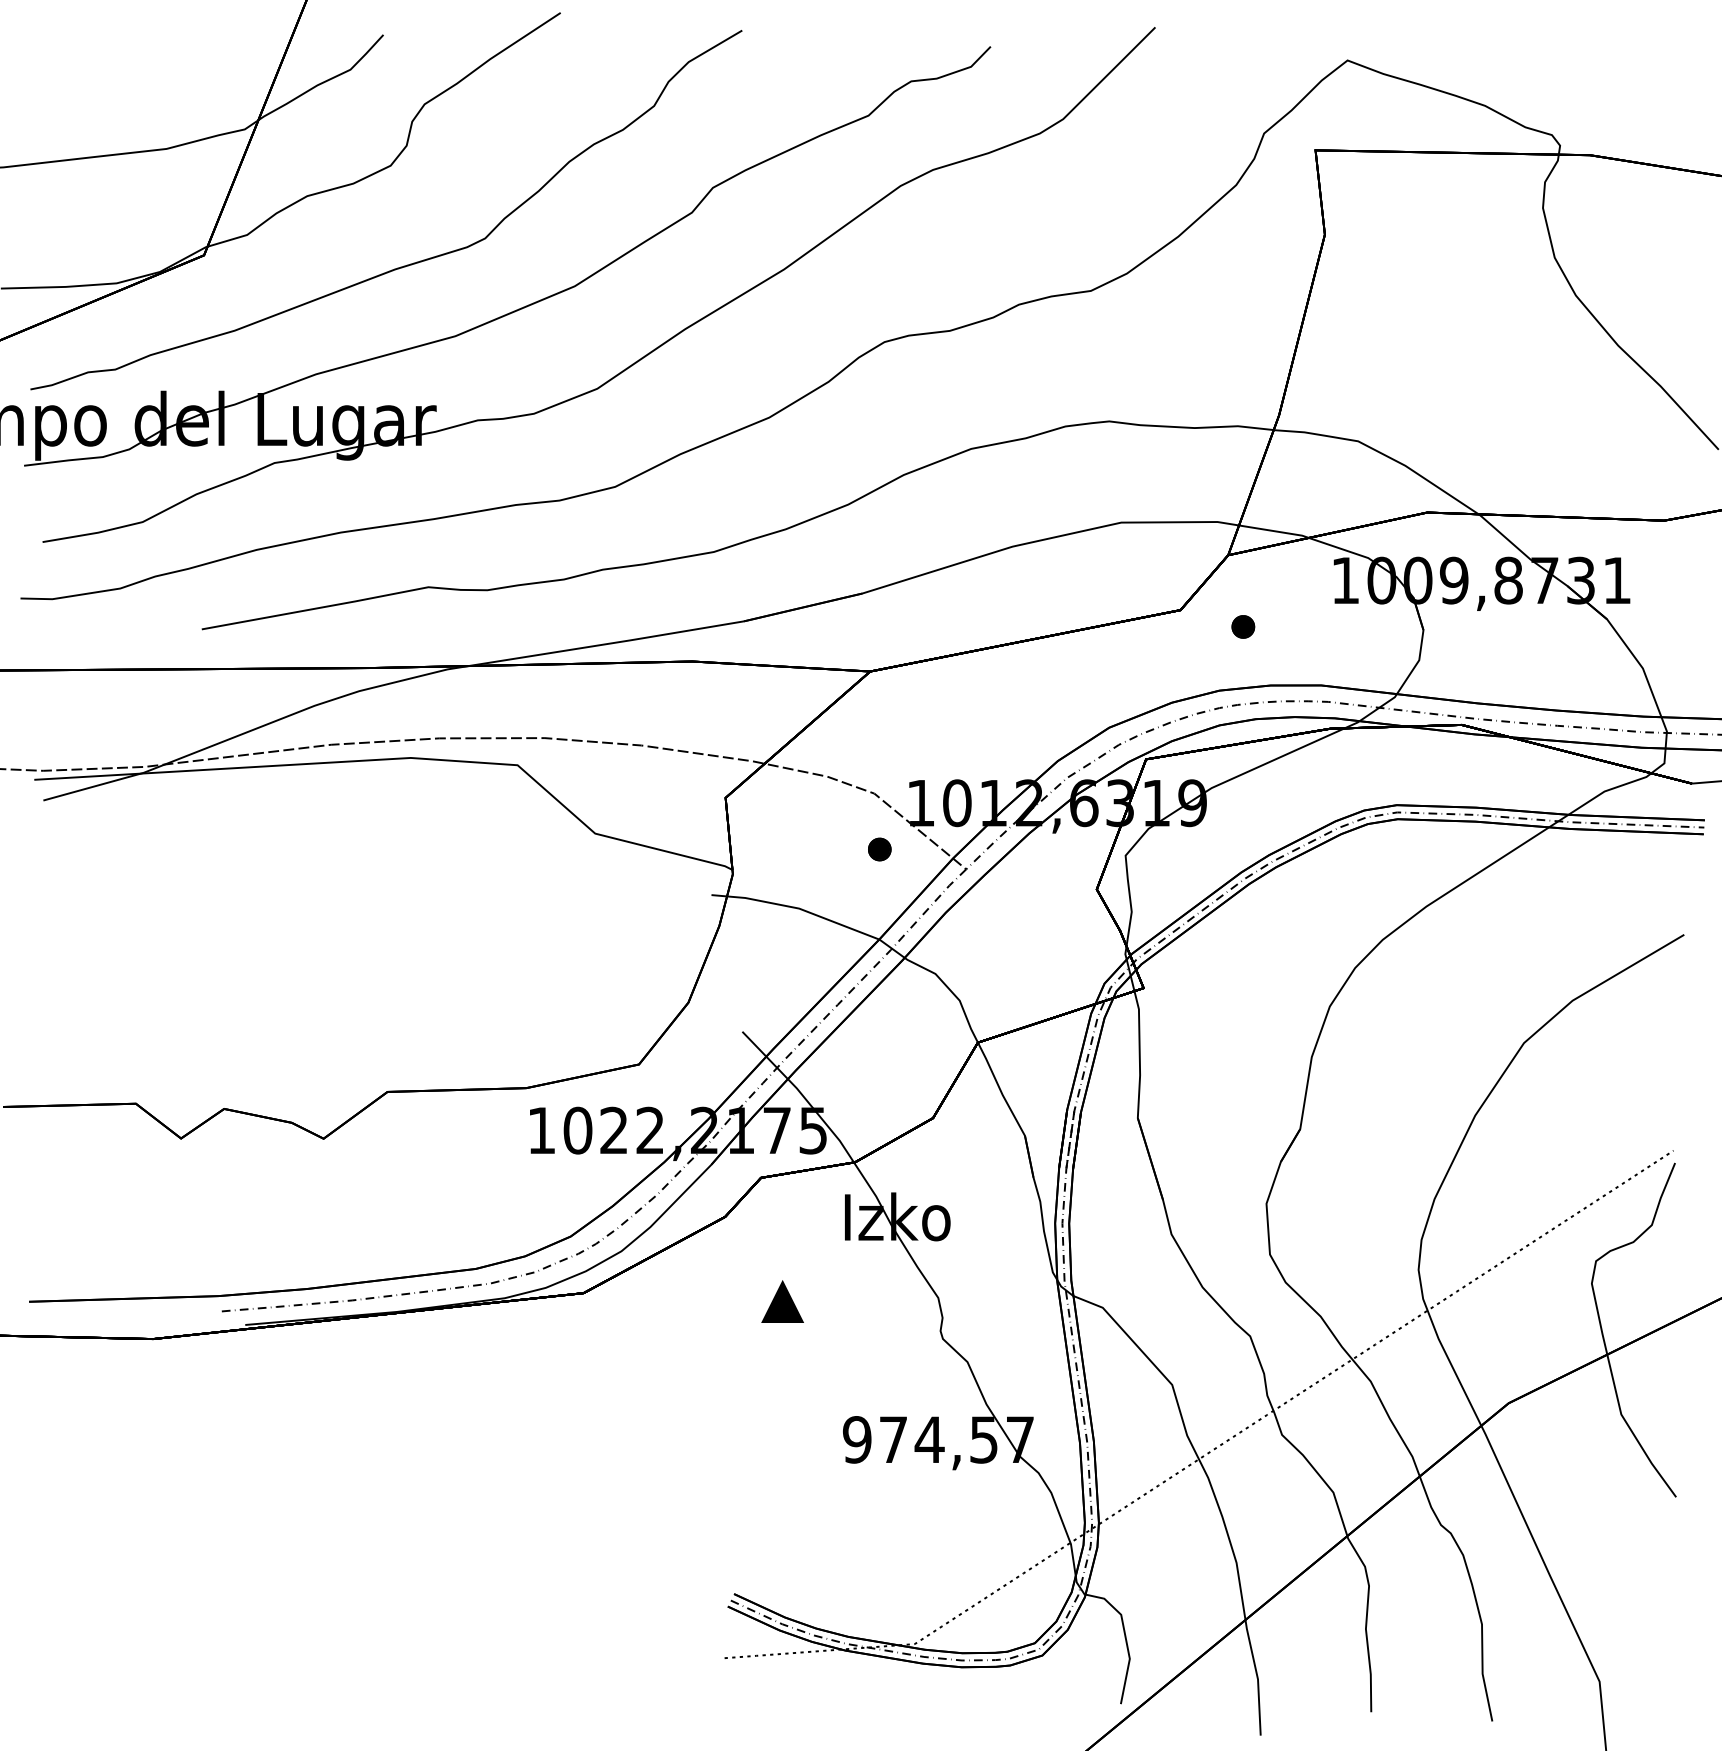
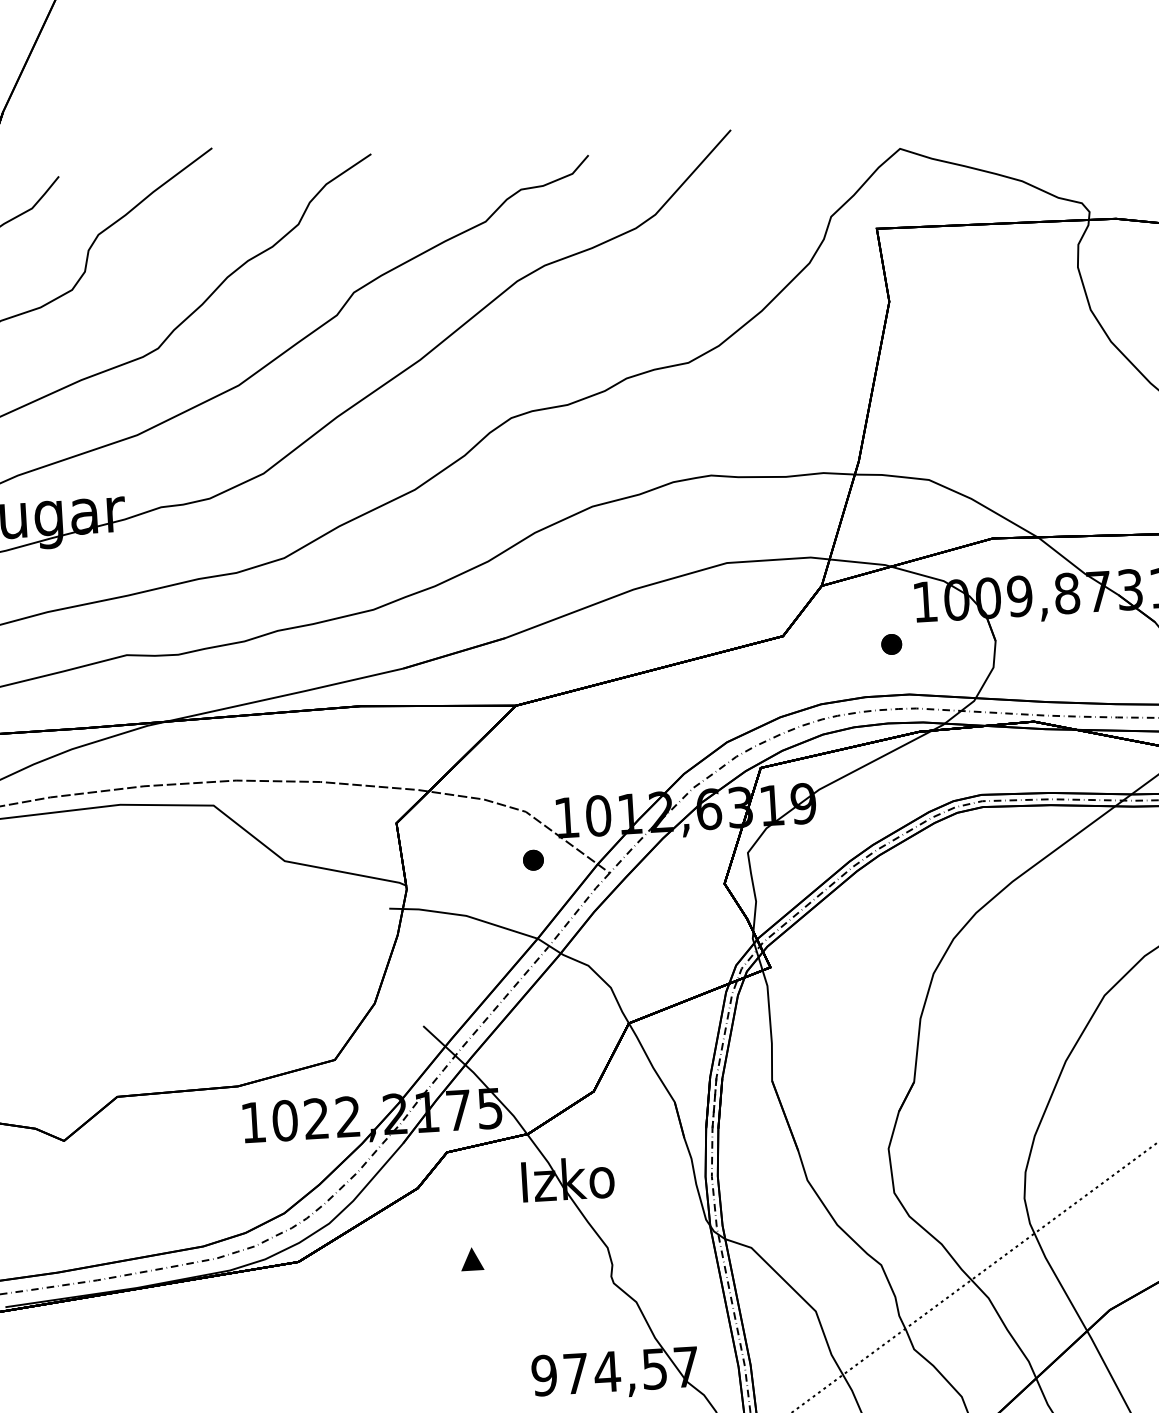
part: (1243, 626) -> (891, 644), moved
part: (782, 1301) -> (472, 1258), size x0.62

